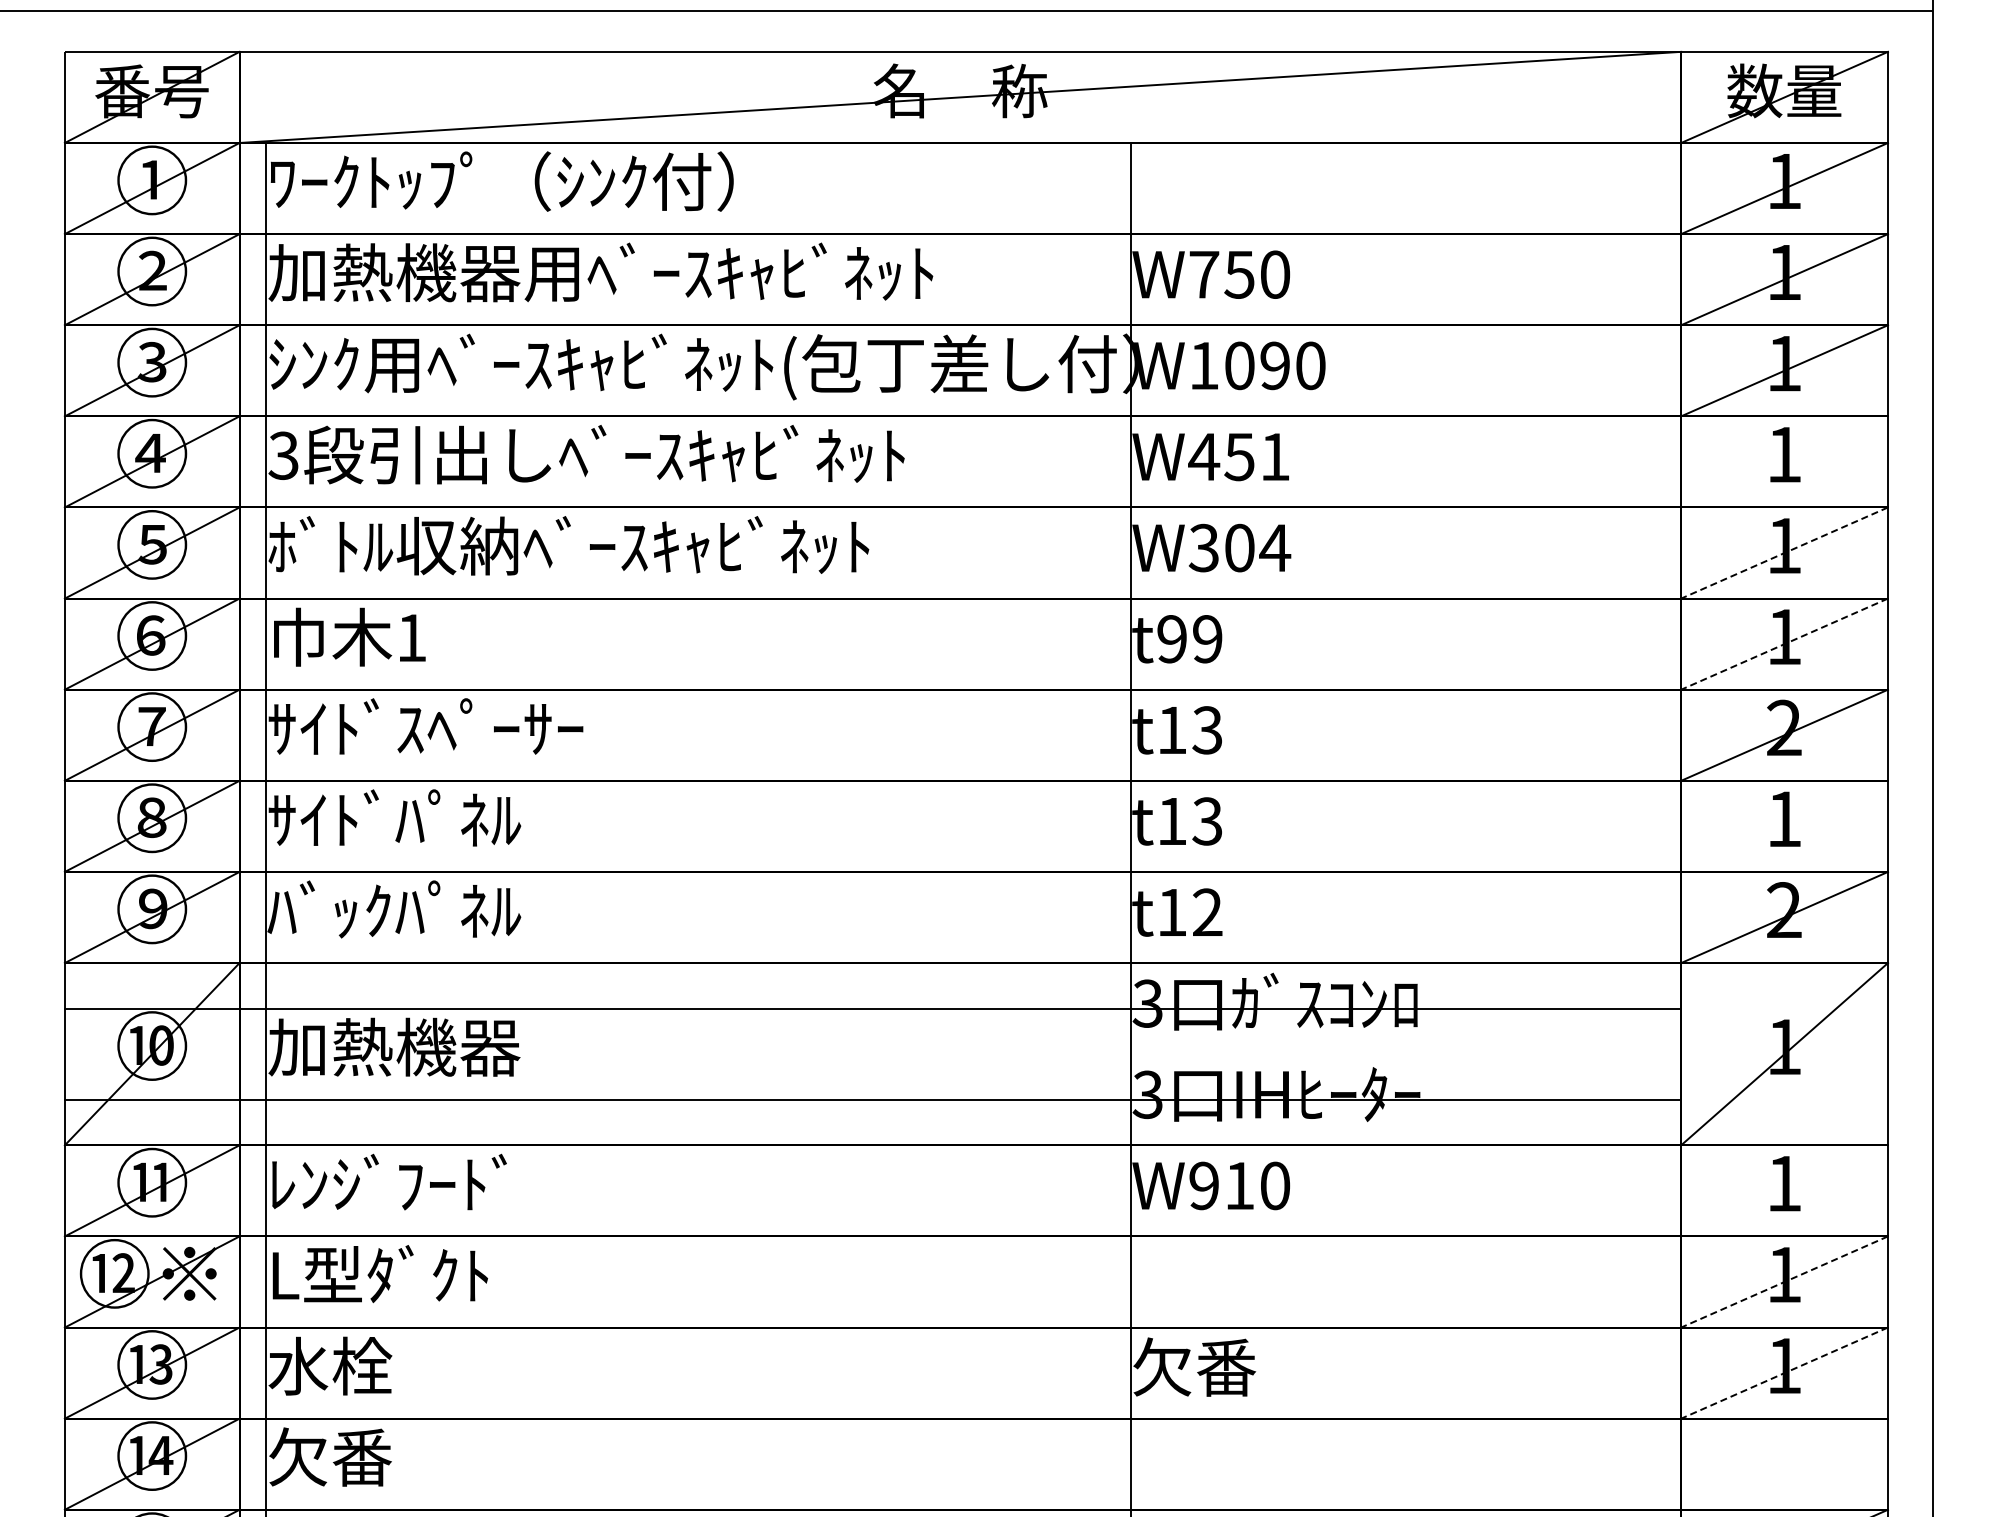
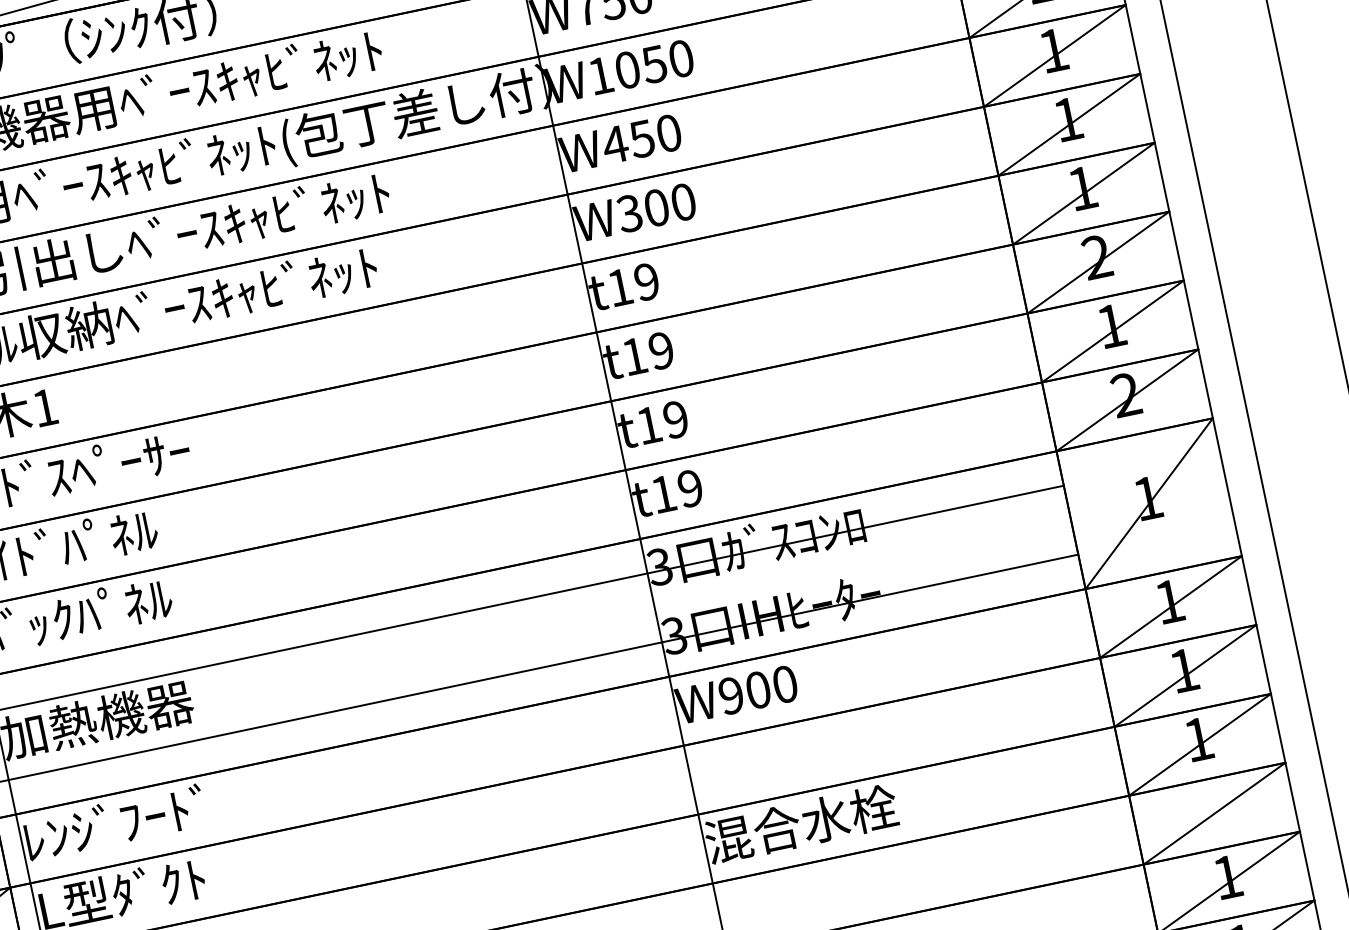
text: (1274, 365) -> (653, 64), W1090 -> W1050
text: (1275, 456) -> (669, 132), W451 -> W450
line: (1784, 461) -> (1054, 55), added
text: (1275, 547) -> (683, 201), W304 -> W300
line: (1784, 553) -> (1069, 125), dashed -> solid
text: (1171, 639) -> (619, 287), t99 -> t19
line: (1784, 644) -> (1083, 194), dashed -> solid
text: (1207, 730) -> (661, 350), t13 -> t19
text: (1207, 821) -> (675, 419), t13 -> t19
line: (1784, 825) -> (1112, 330), added
text: (1207, 912) -> (690, 488), t12 -> t19
text: (1239, 1185) -> (758, 689), W910 -> W900
line: (1784, 1190) -> (1170, 606), added
line: (1784, 1281) -> (1185, 675), dashed -> solid
text: (1258, 1366) -> (801, 823), 欠番 -> 混合水栓
line: (1784, 1373) -> (1200, 745), dashed -> solid
line: (1784, 1463) -> (1214, 813), added

